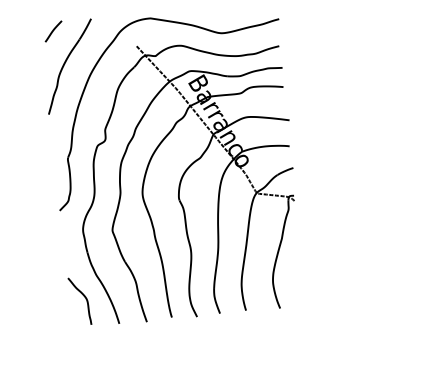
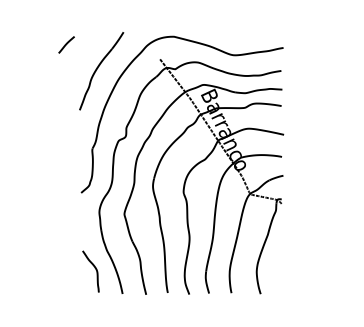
line: (53, 30) -> (66, 44), moved

